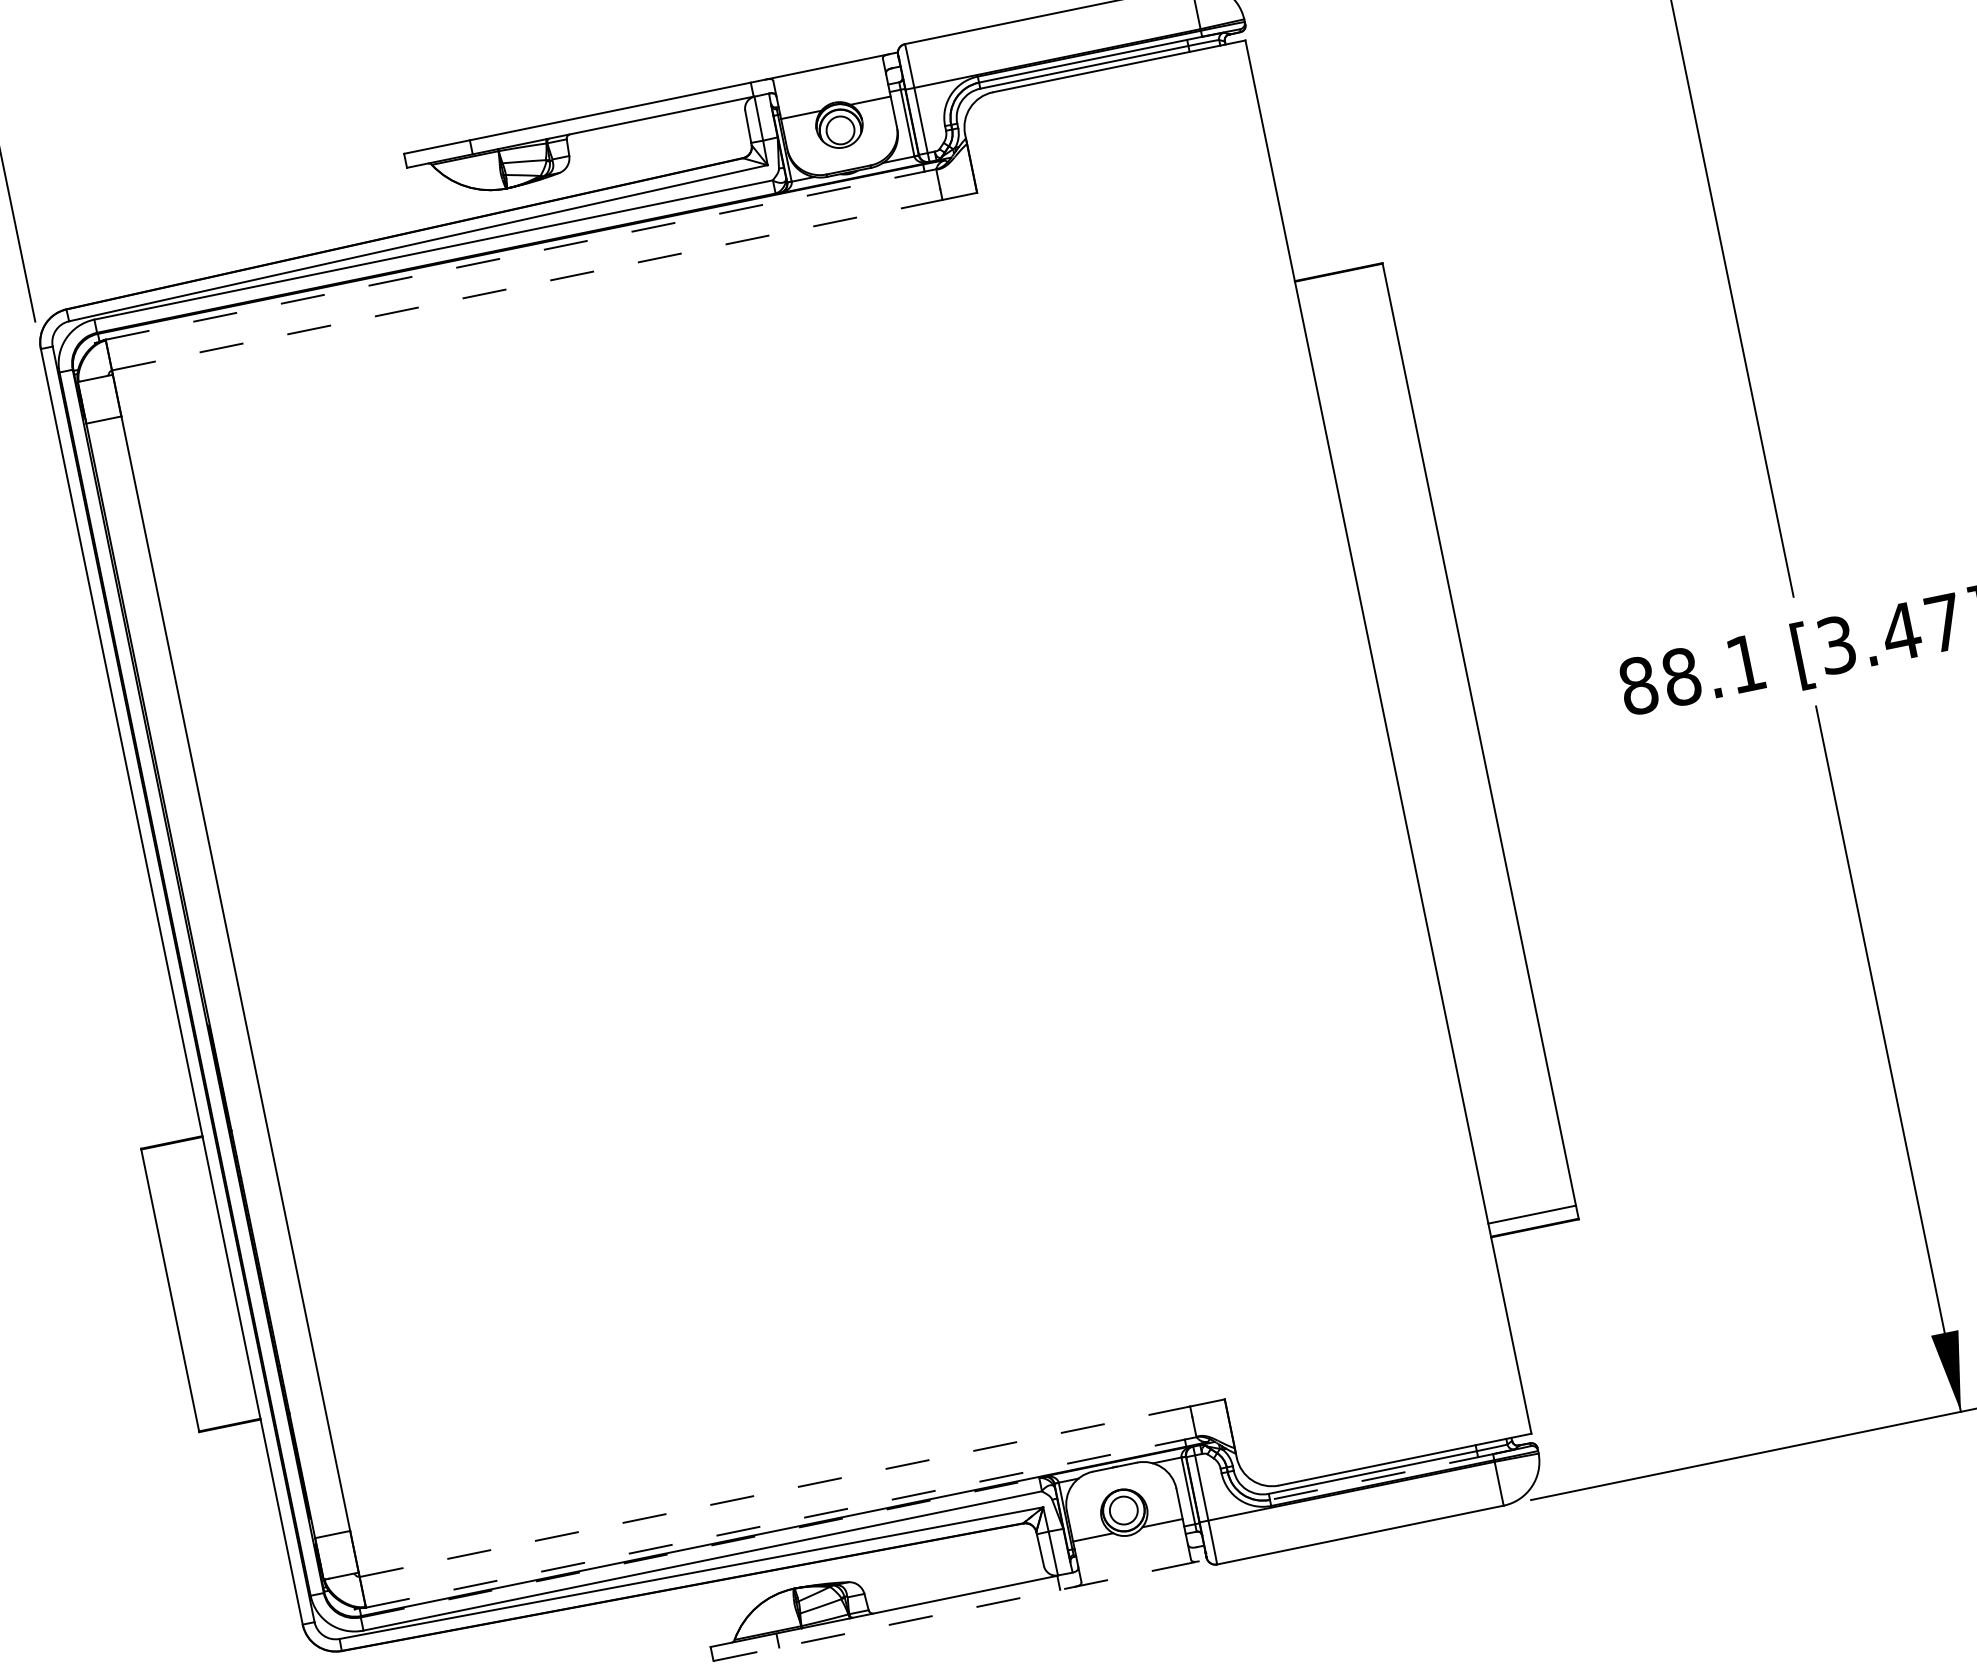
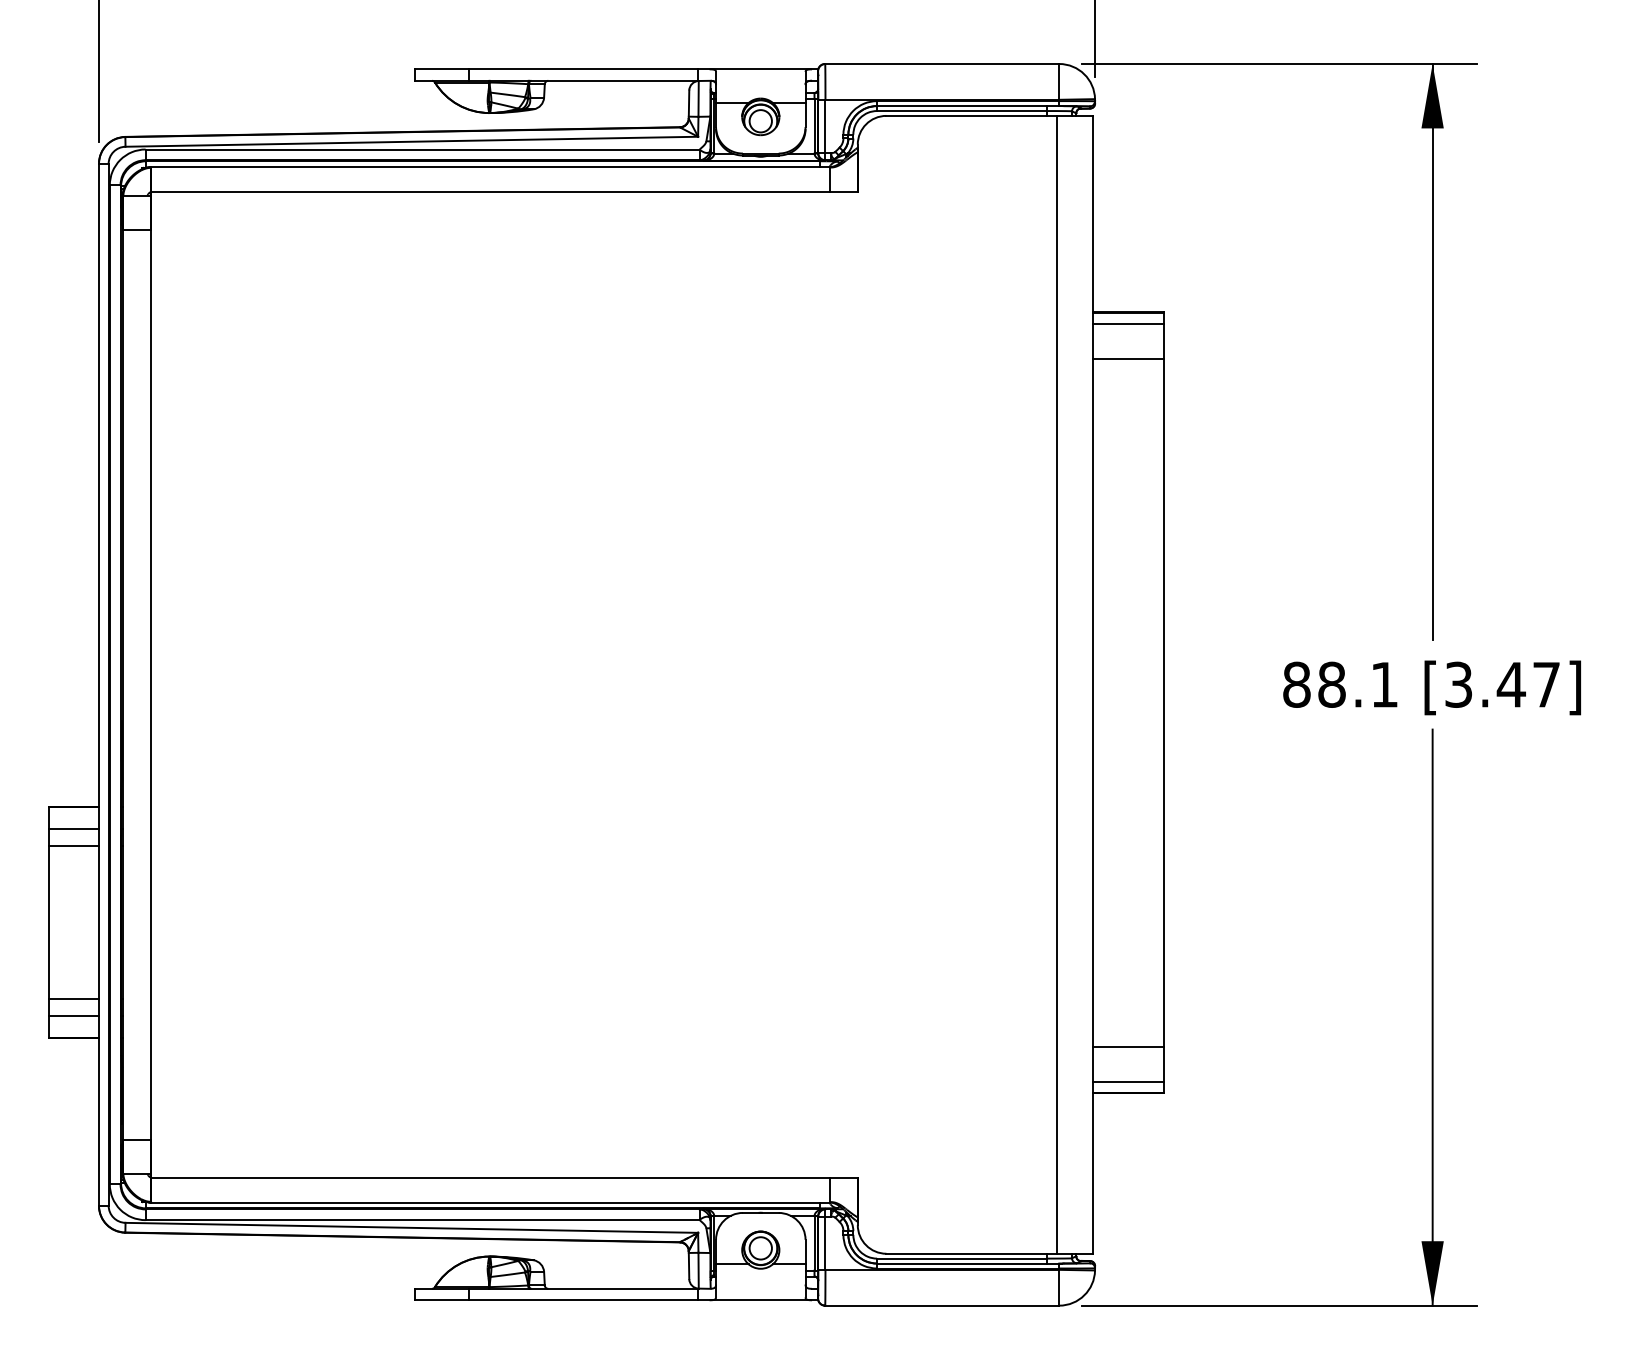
line: (521, 254) -> (490, 167), dashed -> solid
line: (527, 285) -> (490, 192), dashed -> solid
line: (1341, 285) -> (1128, 323), added
line: (1350, 328) -> (1128, 358), added
line: (1344, 745) -> (1056, 684), added
line: (176, 1169) -> (73, 828), added
line: (1523, 1170) -> (1128, 1046), added
line: (181, 1189) -> (73, 845), added
line: (219, 1378) -> (73, 999), added
line: (223, 1399) -> (73, 1016), added
line: (1380, 1477) -> (967, 1263), dashed -> solid
line: (775, 1491) -> (490, 1177), dashed -> solid
line: (781, 1522) -> (490, 1202), dashed -> solid
line: (701, 1547) -> (423, 1209), dashed -> solid
line: (960, 1610) -> (616, 1300), dashed -> solid

